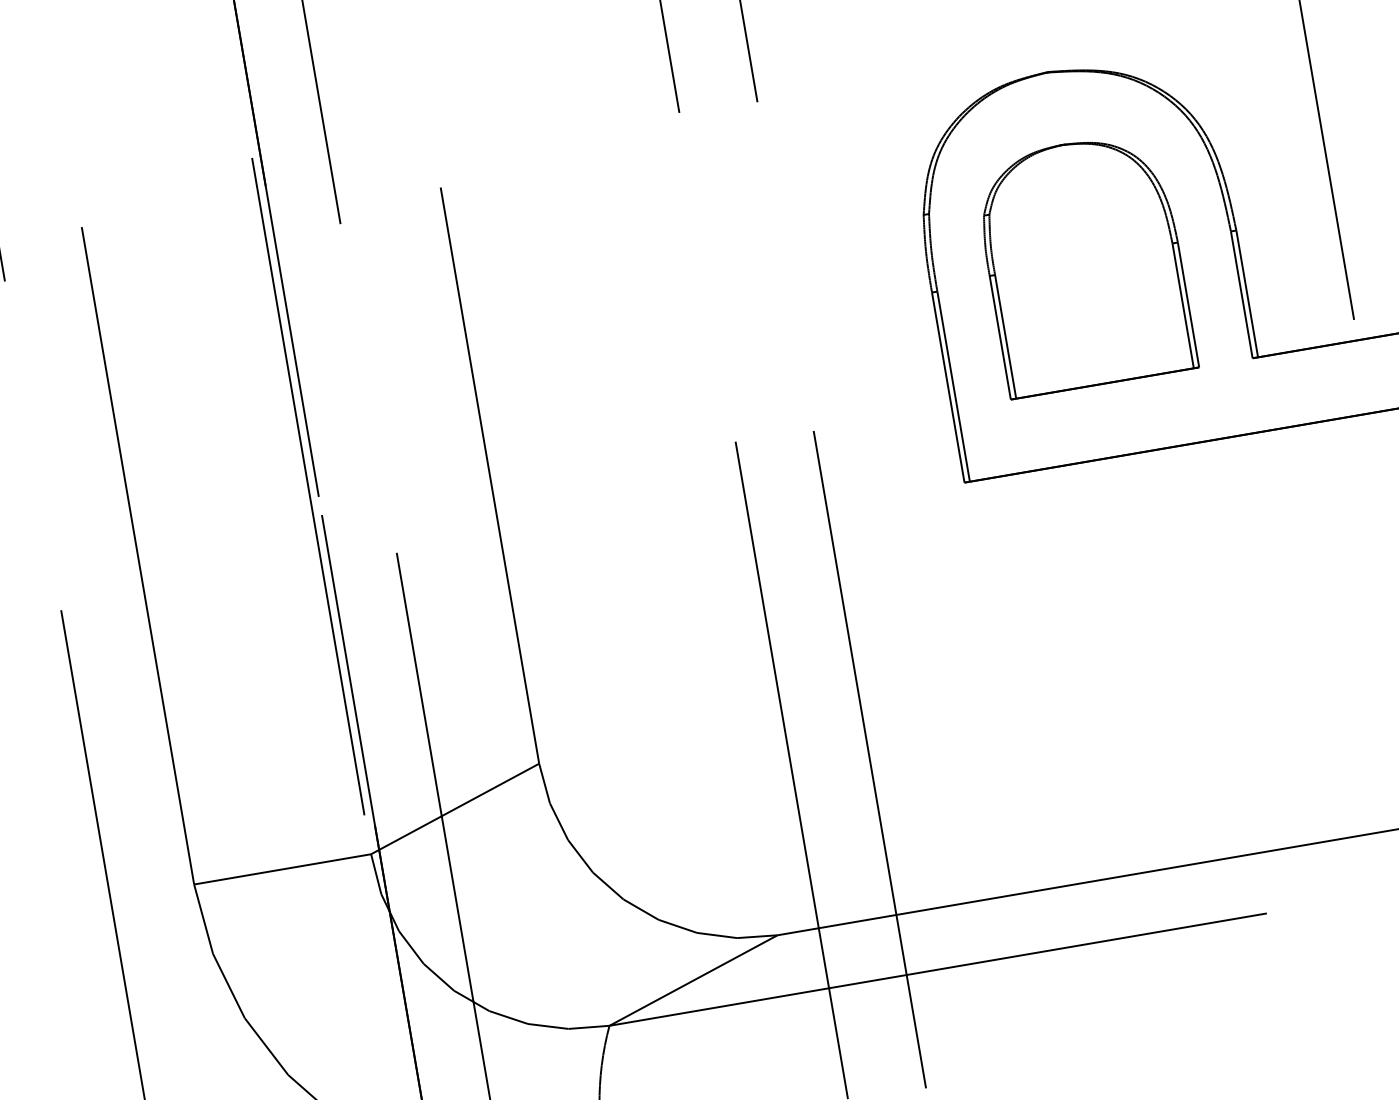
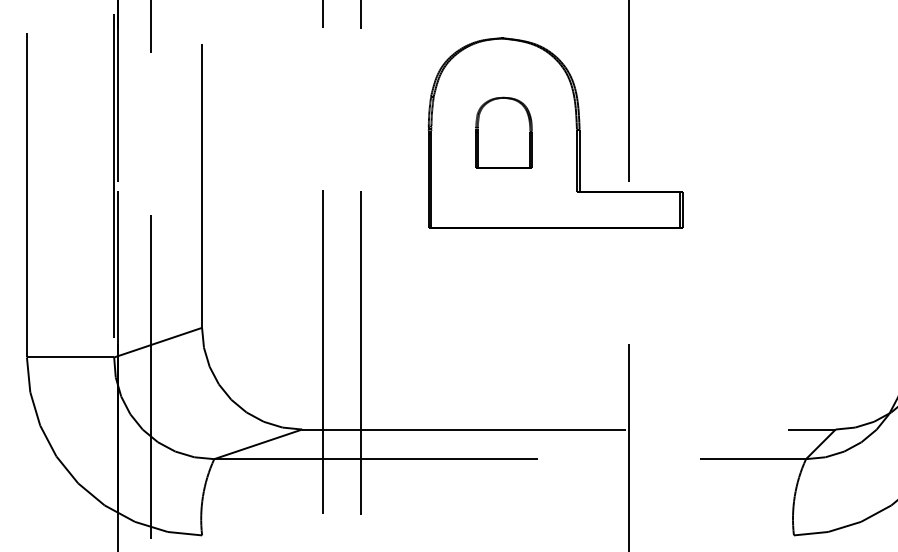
part: (1082, 262) -> (503, 132), size x0.6

